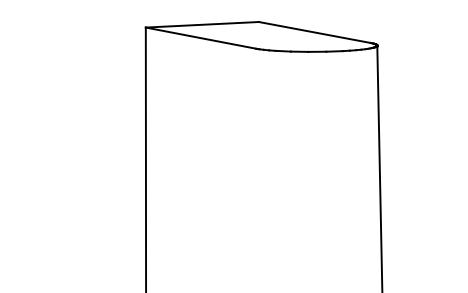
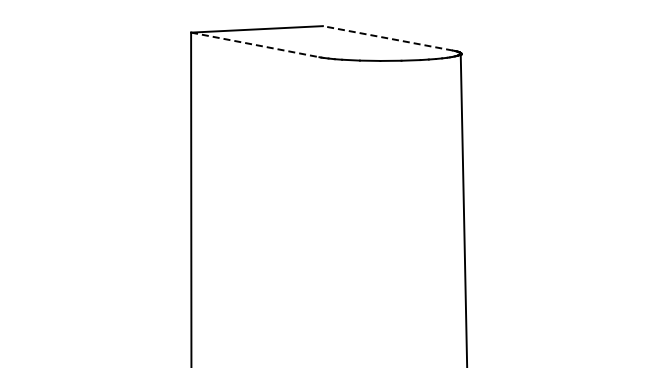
line: (314, 32) -> (387, 38), solid -> dashed
line: (201, 38) -> (255, 45), solid -> dashed

